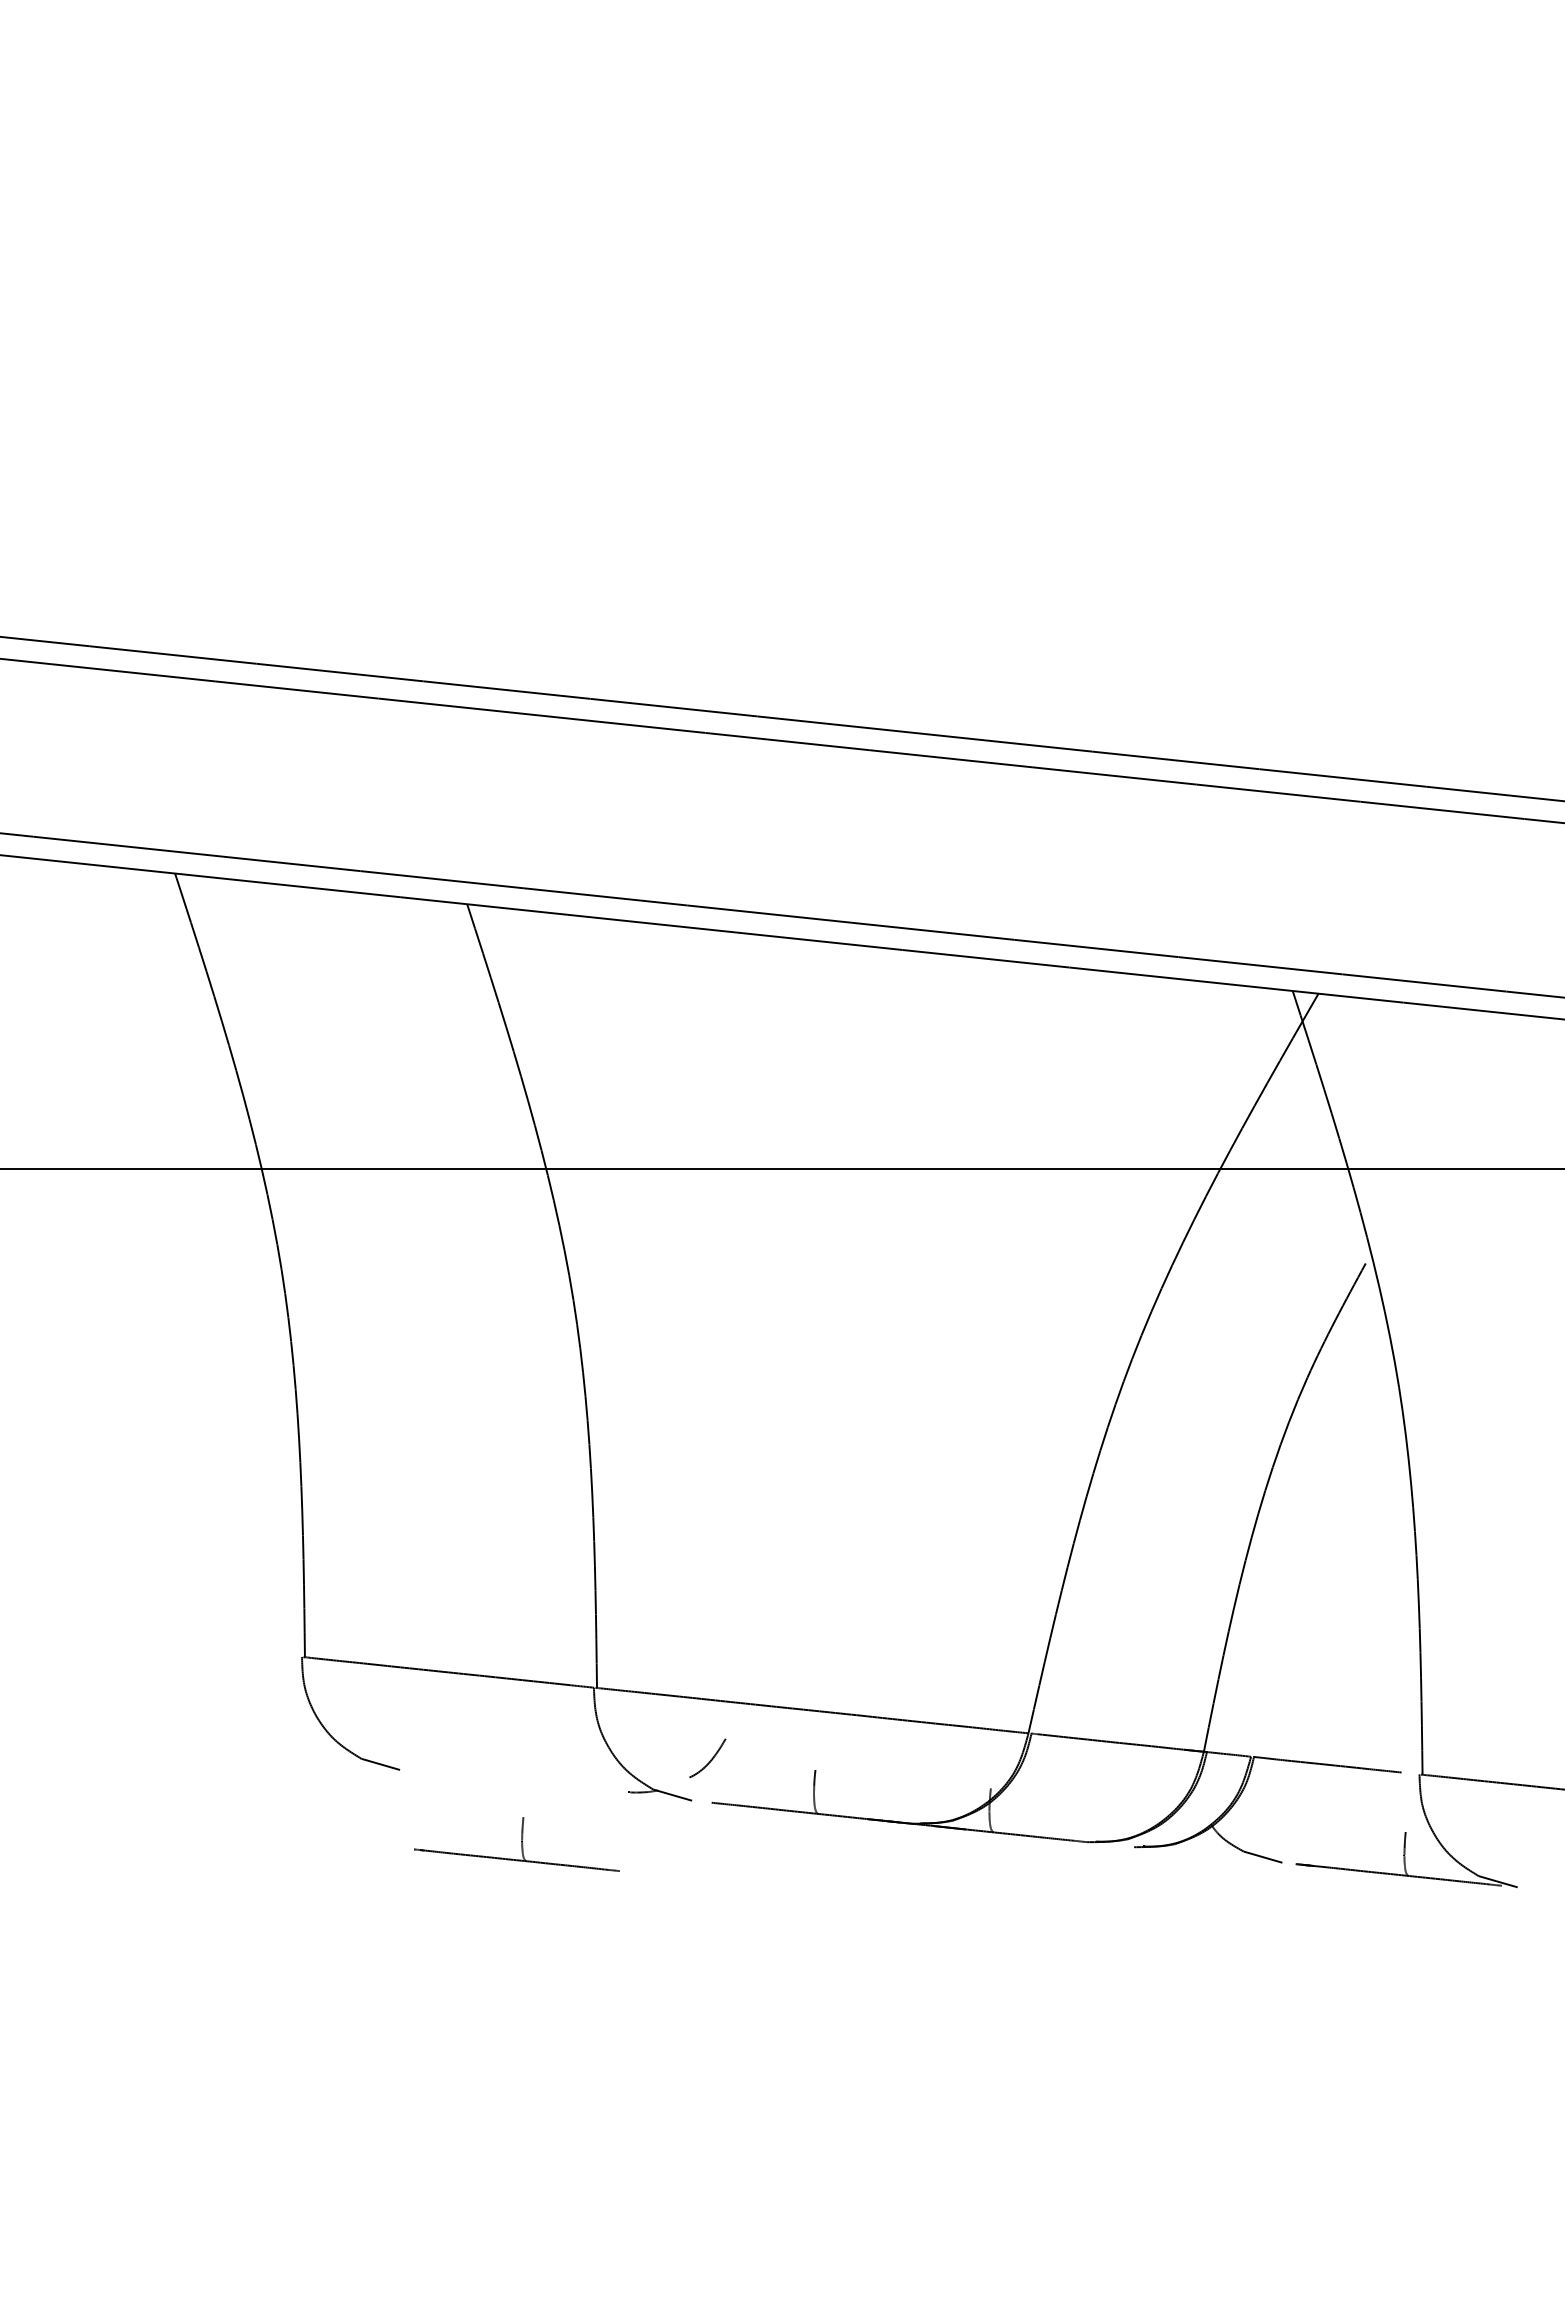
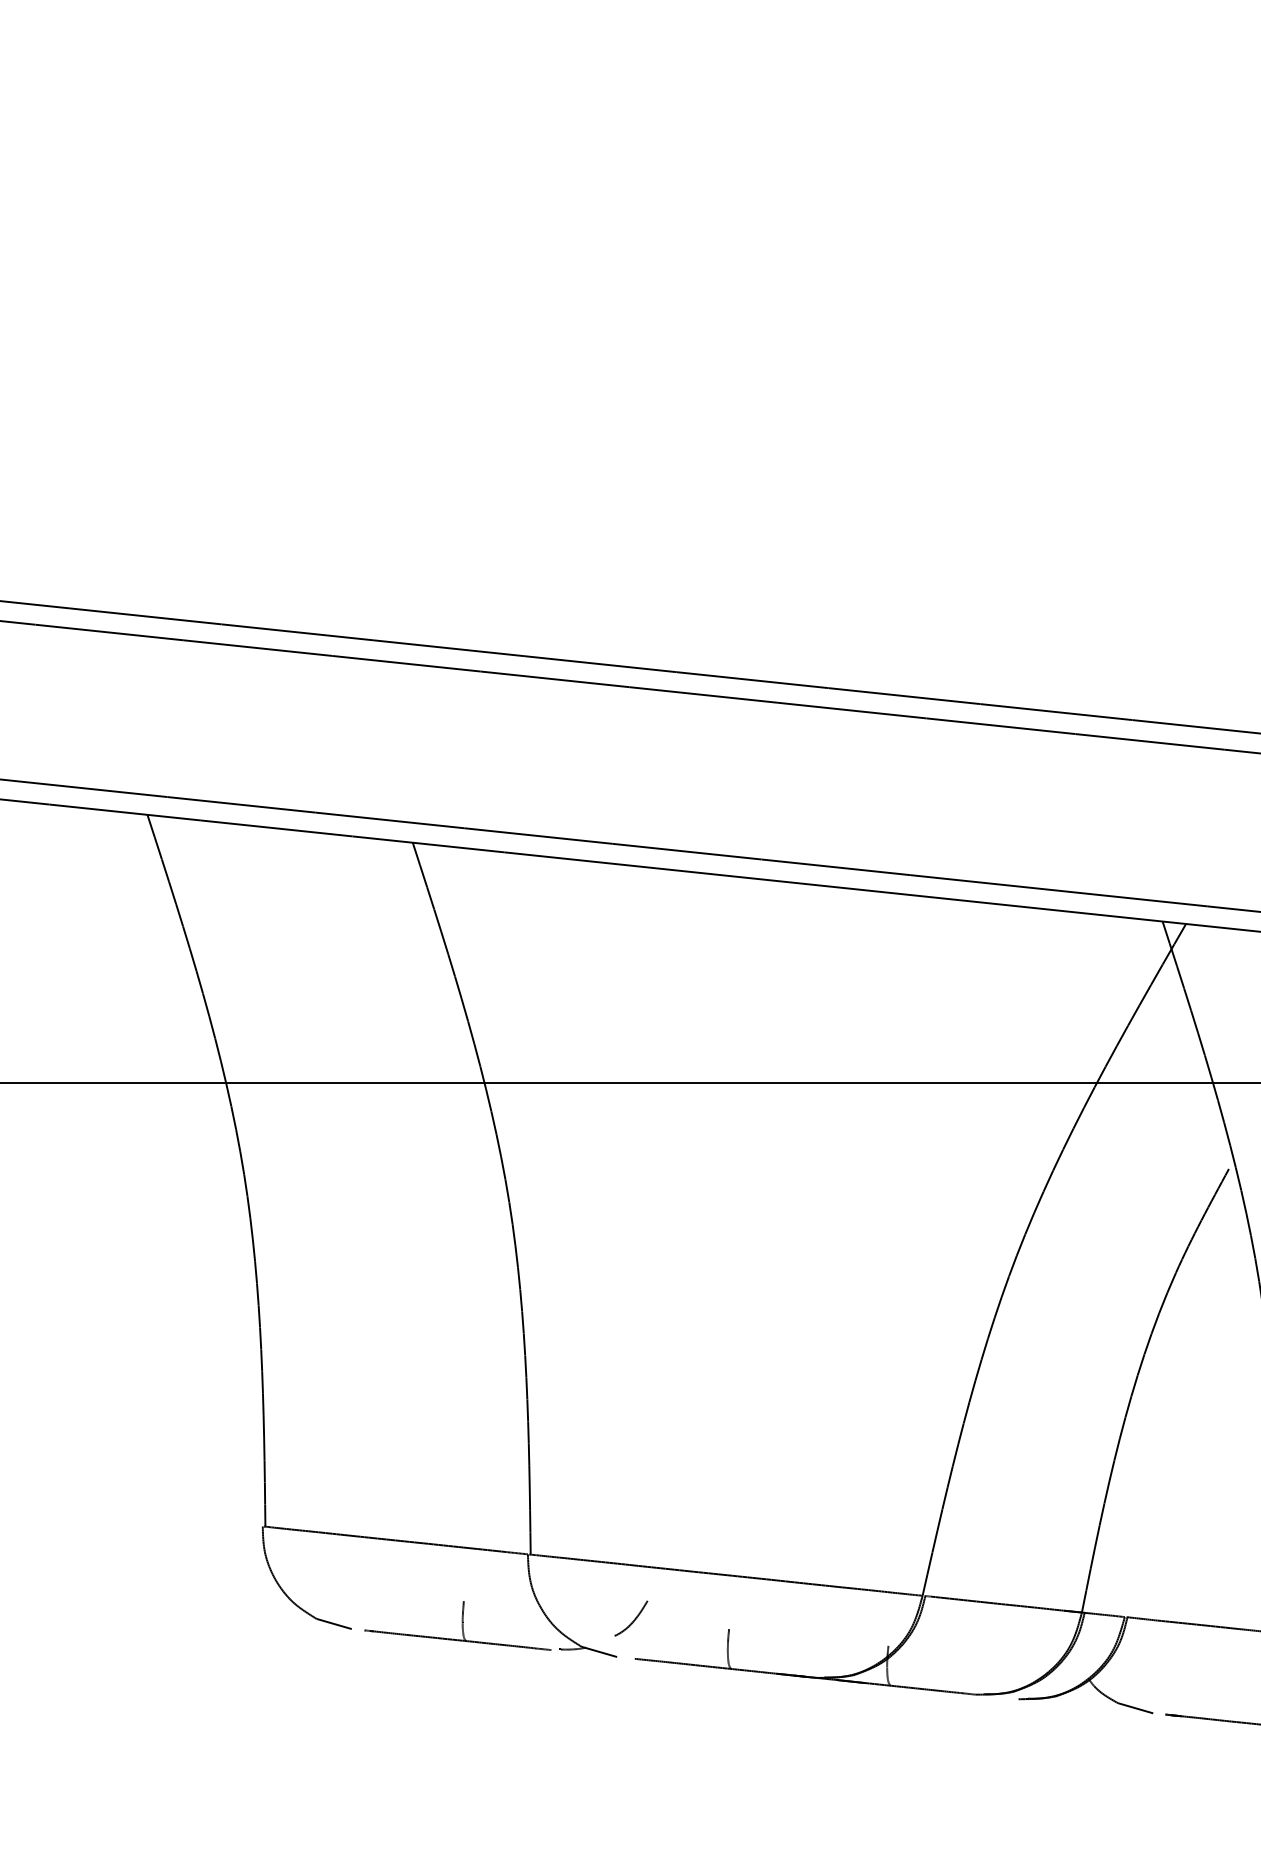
part: (516, 1844) -> (457, 1625), moved

